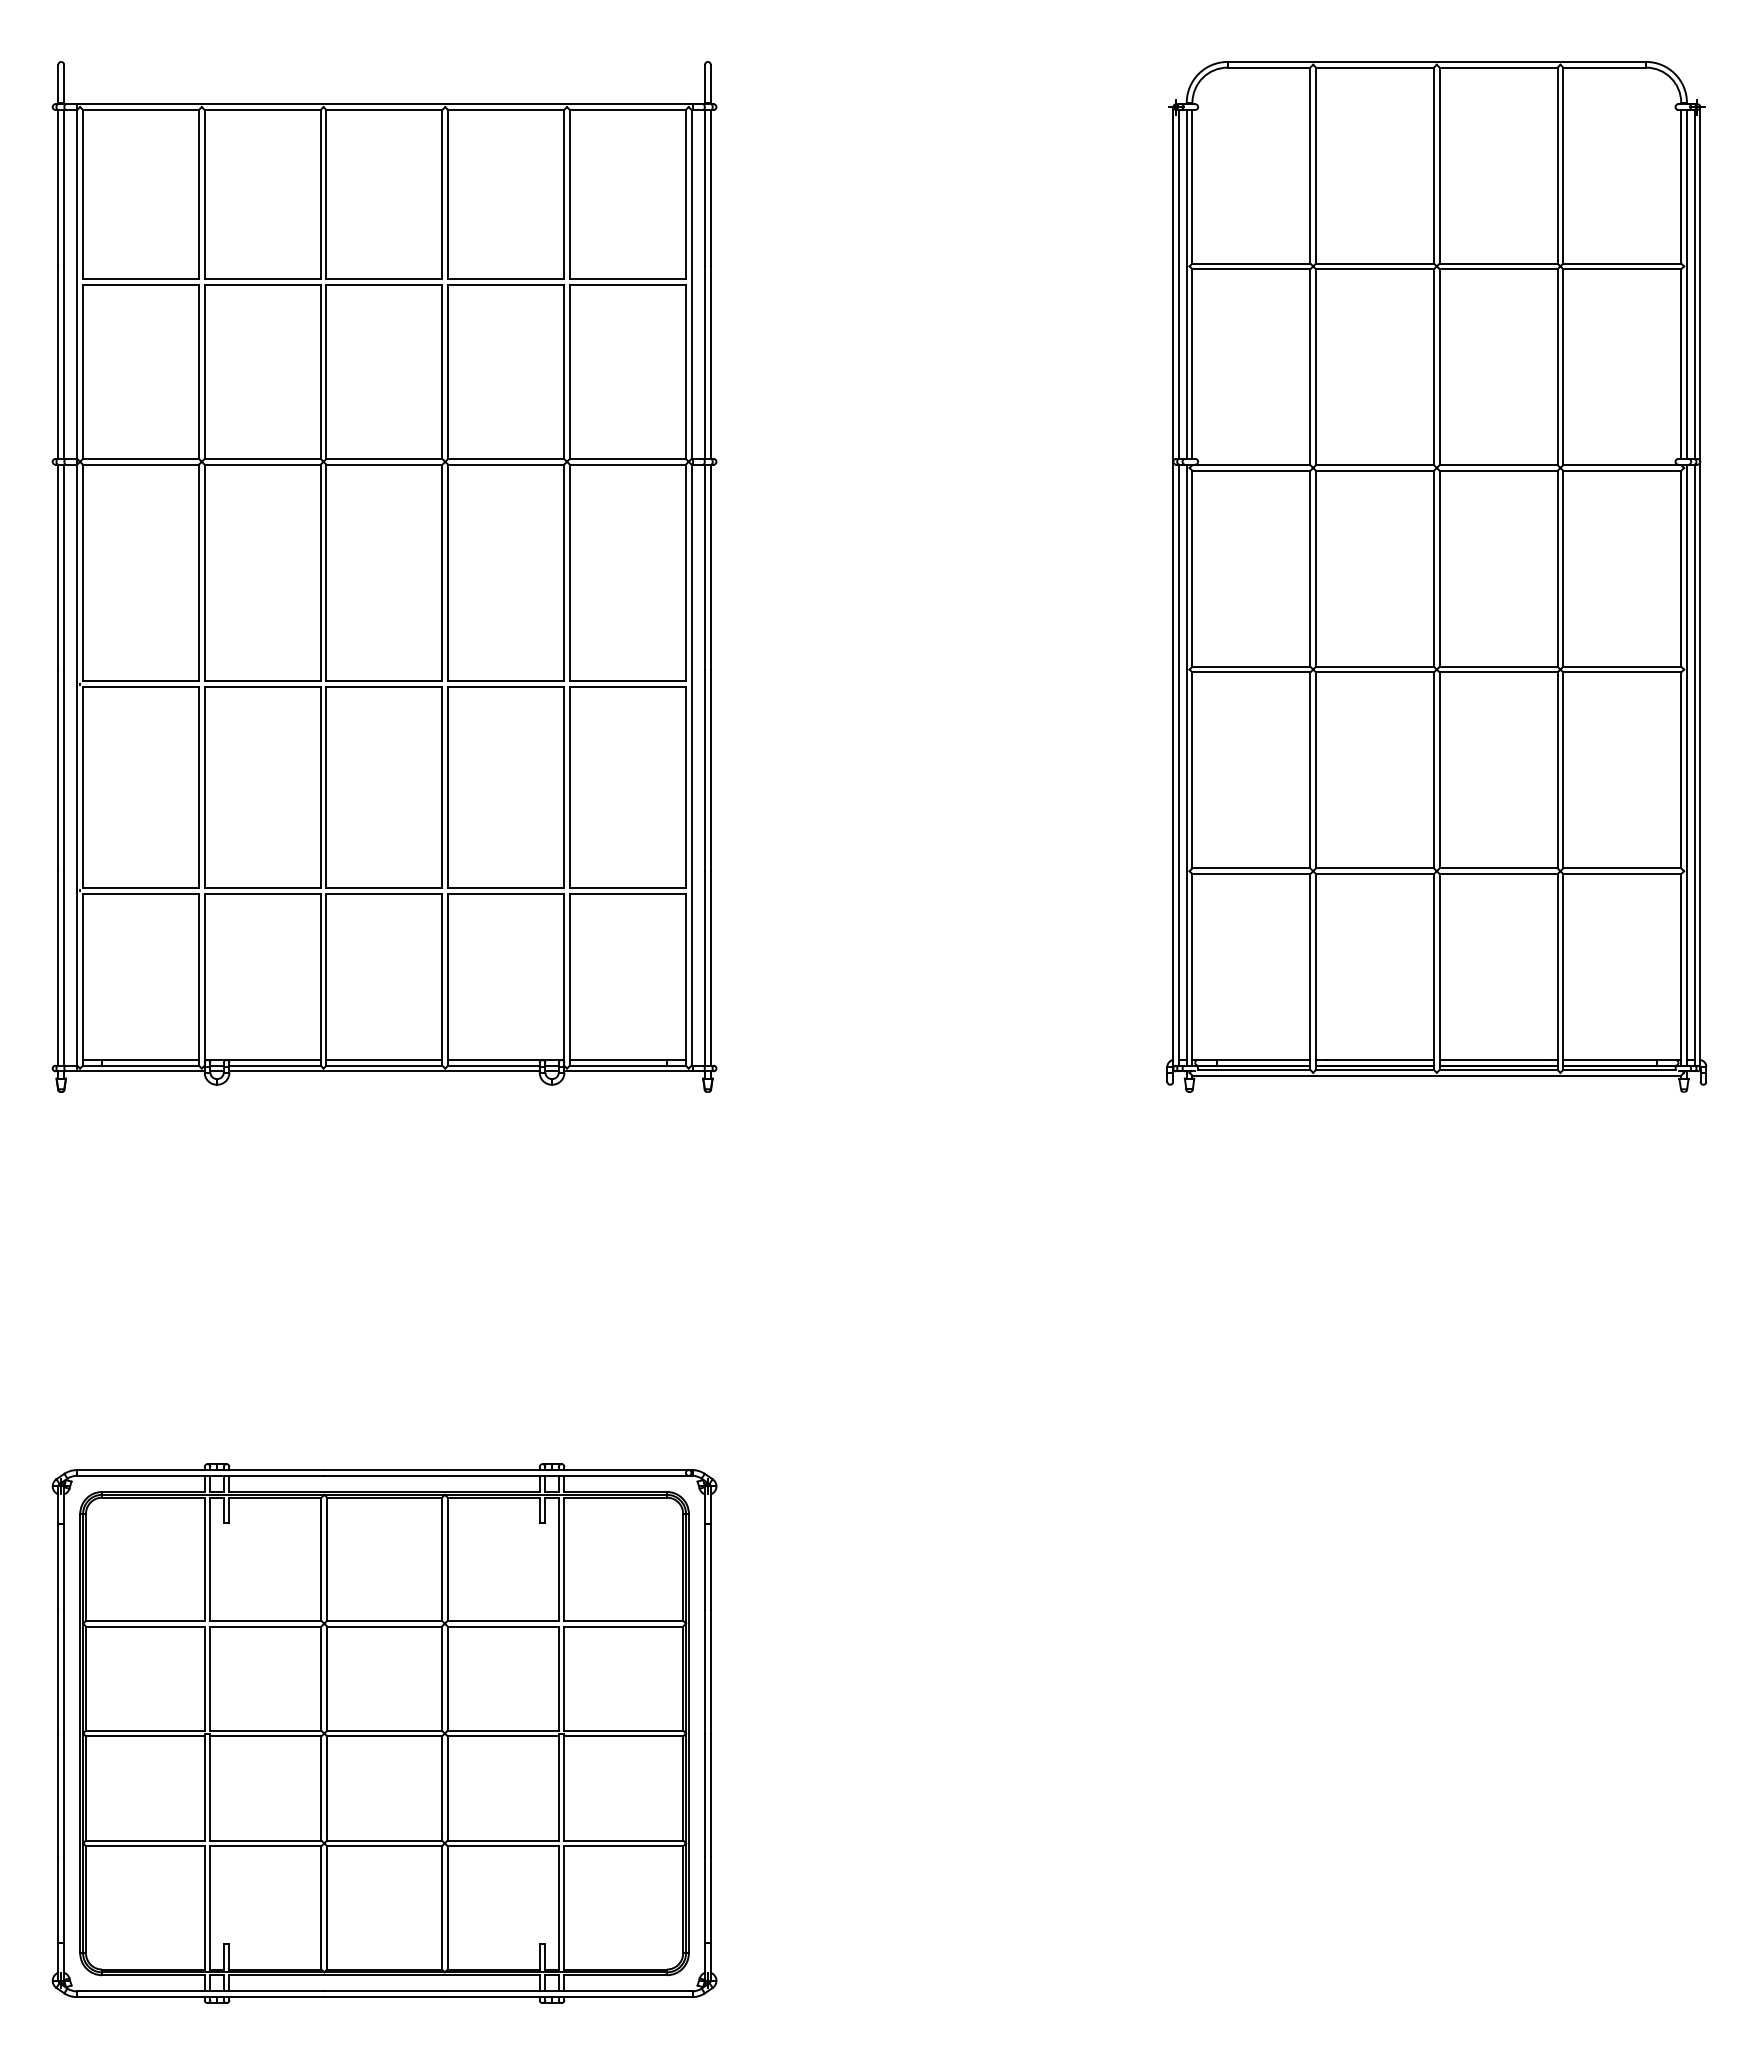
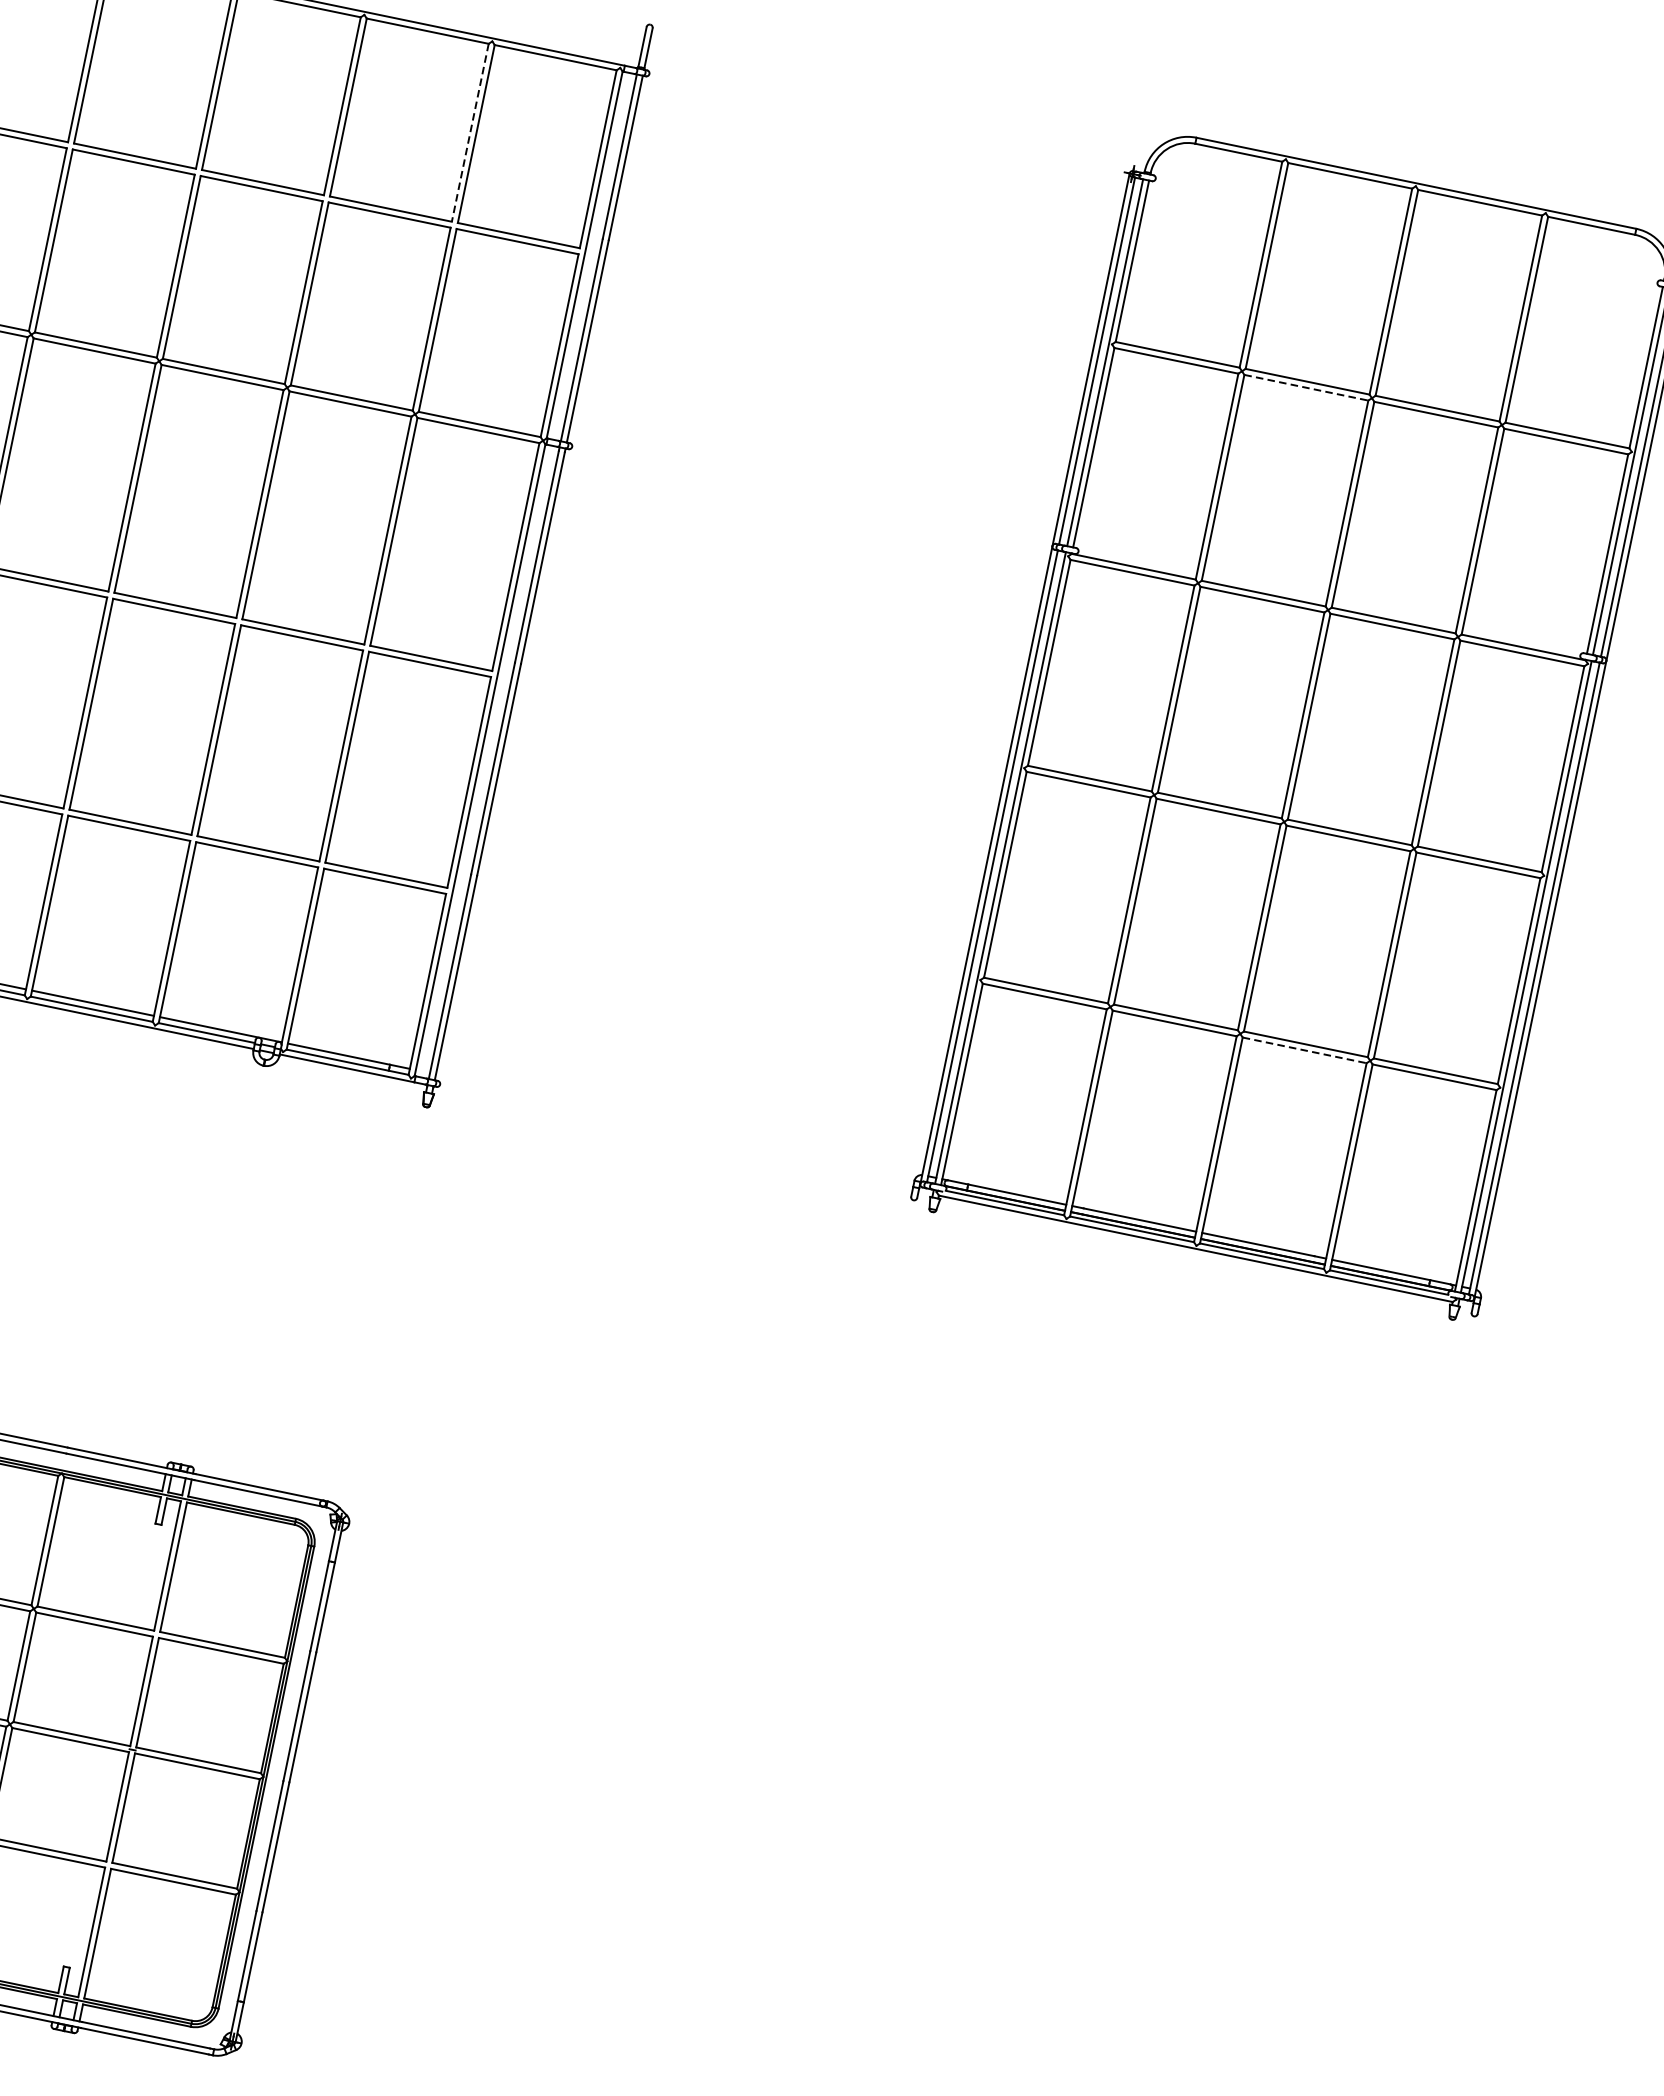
line: (564, 194) -> (470, 132), solid -> dashed
line: (1375, 269) -> (1306, 388), solid -> dashed
line: (1498, 874) -> (1304, 1050), solid -> dashed

